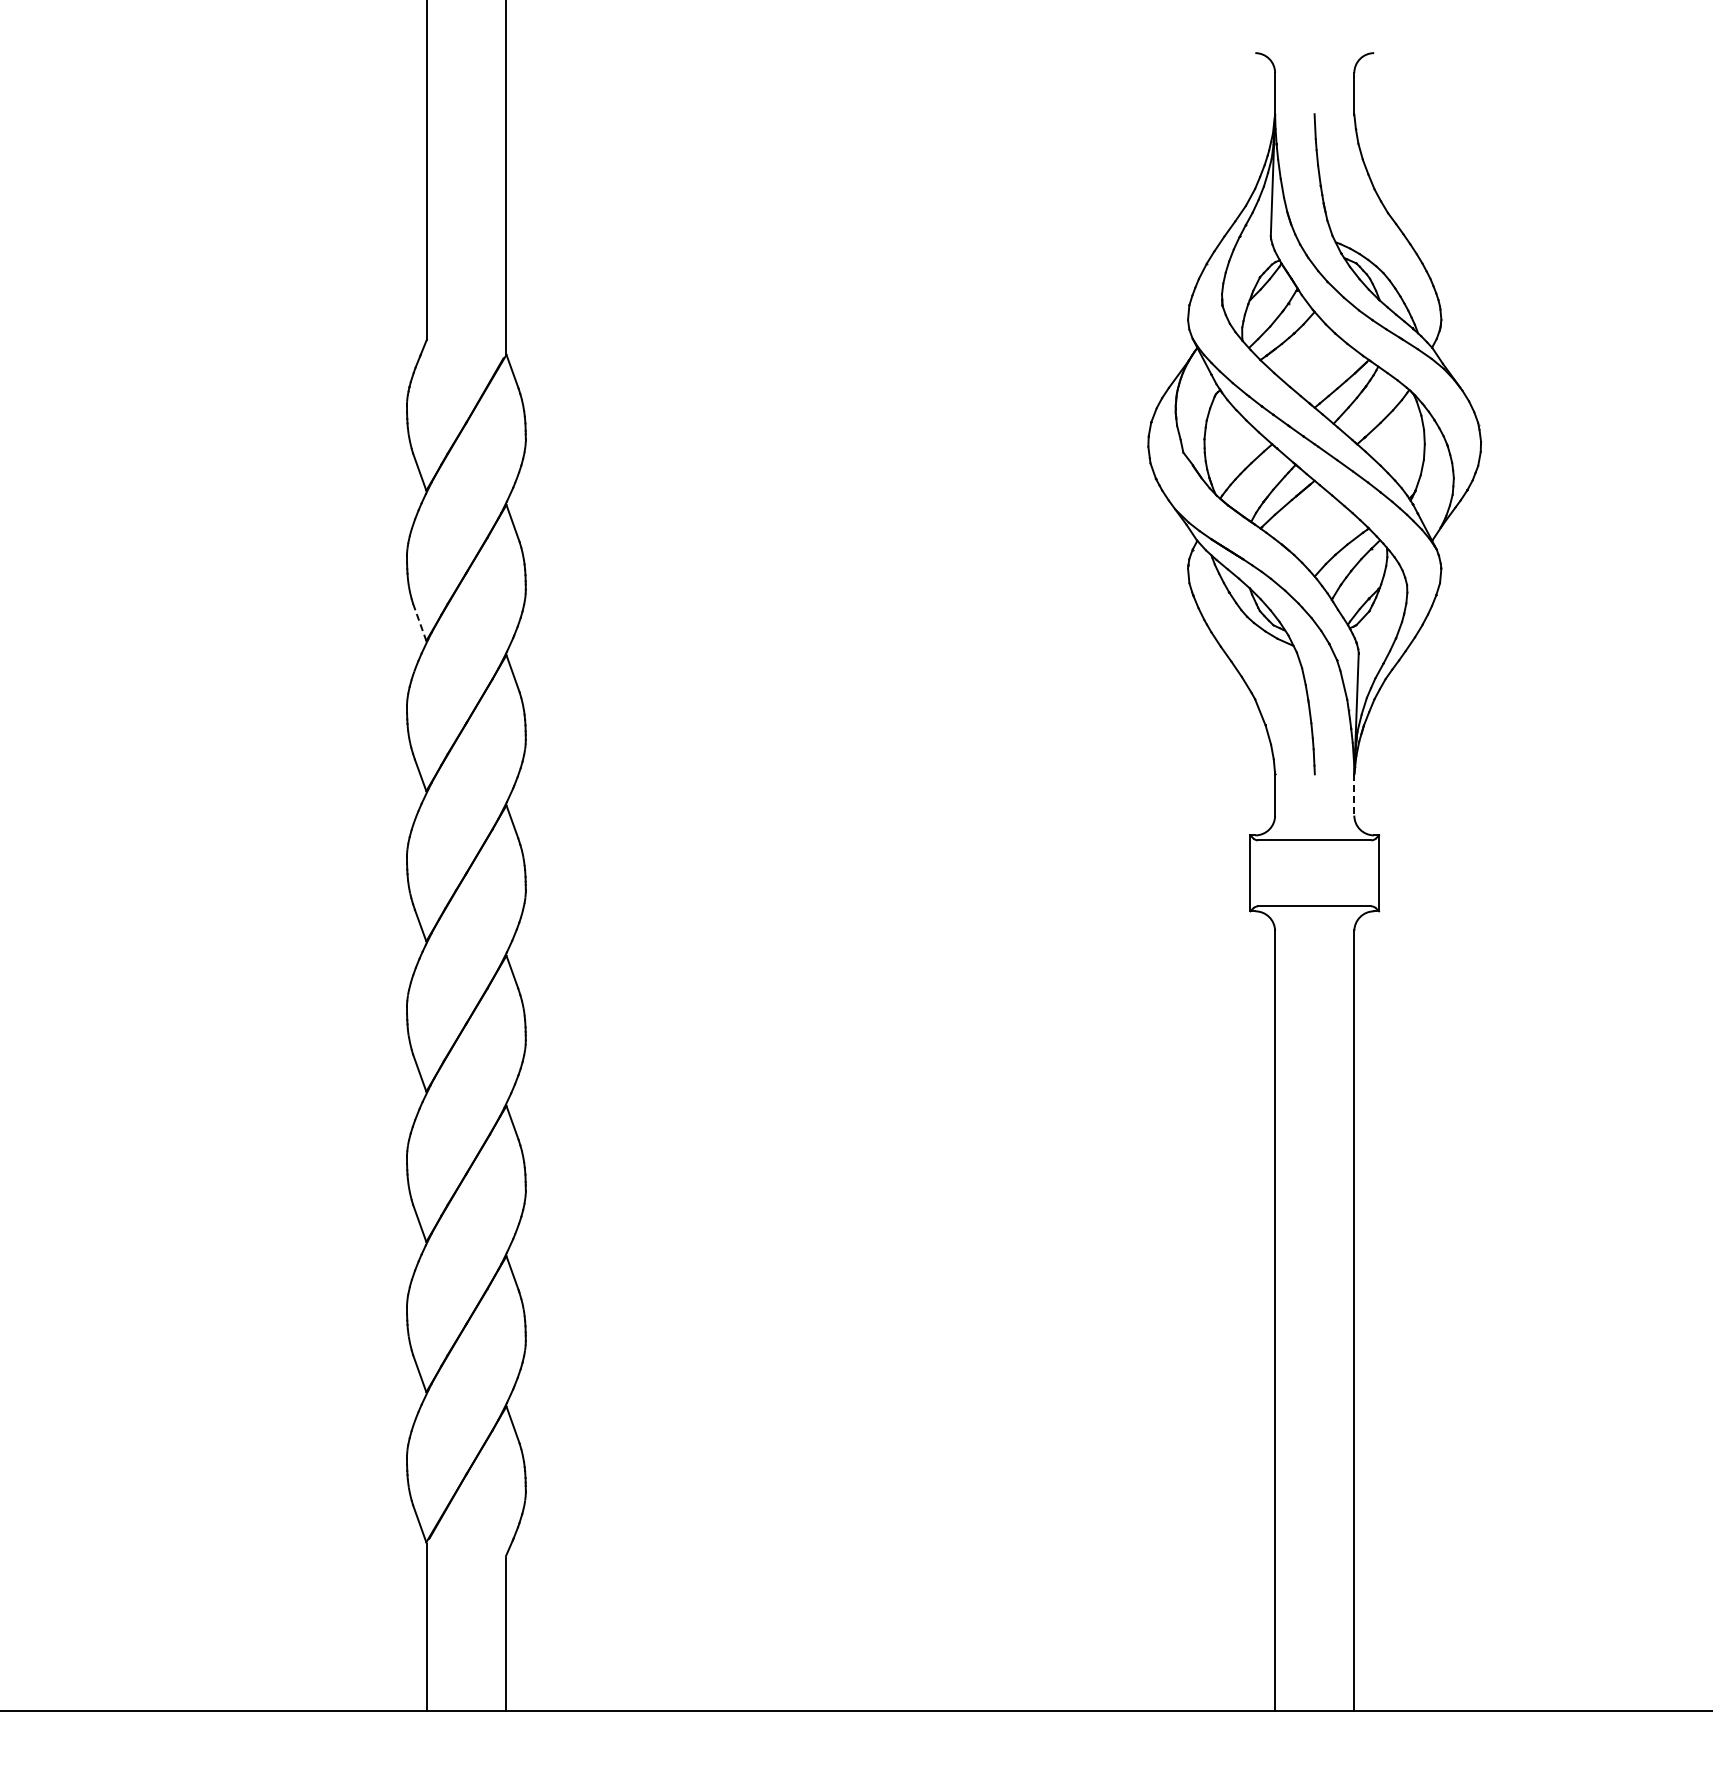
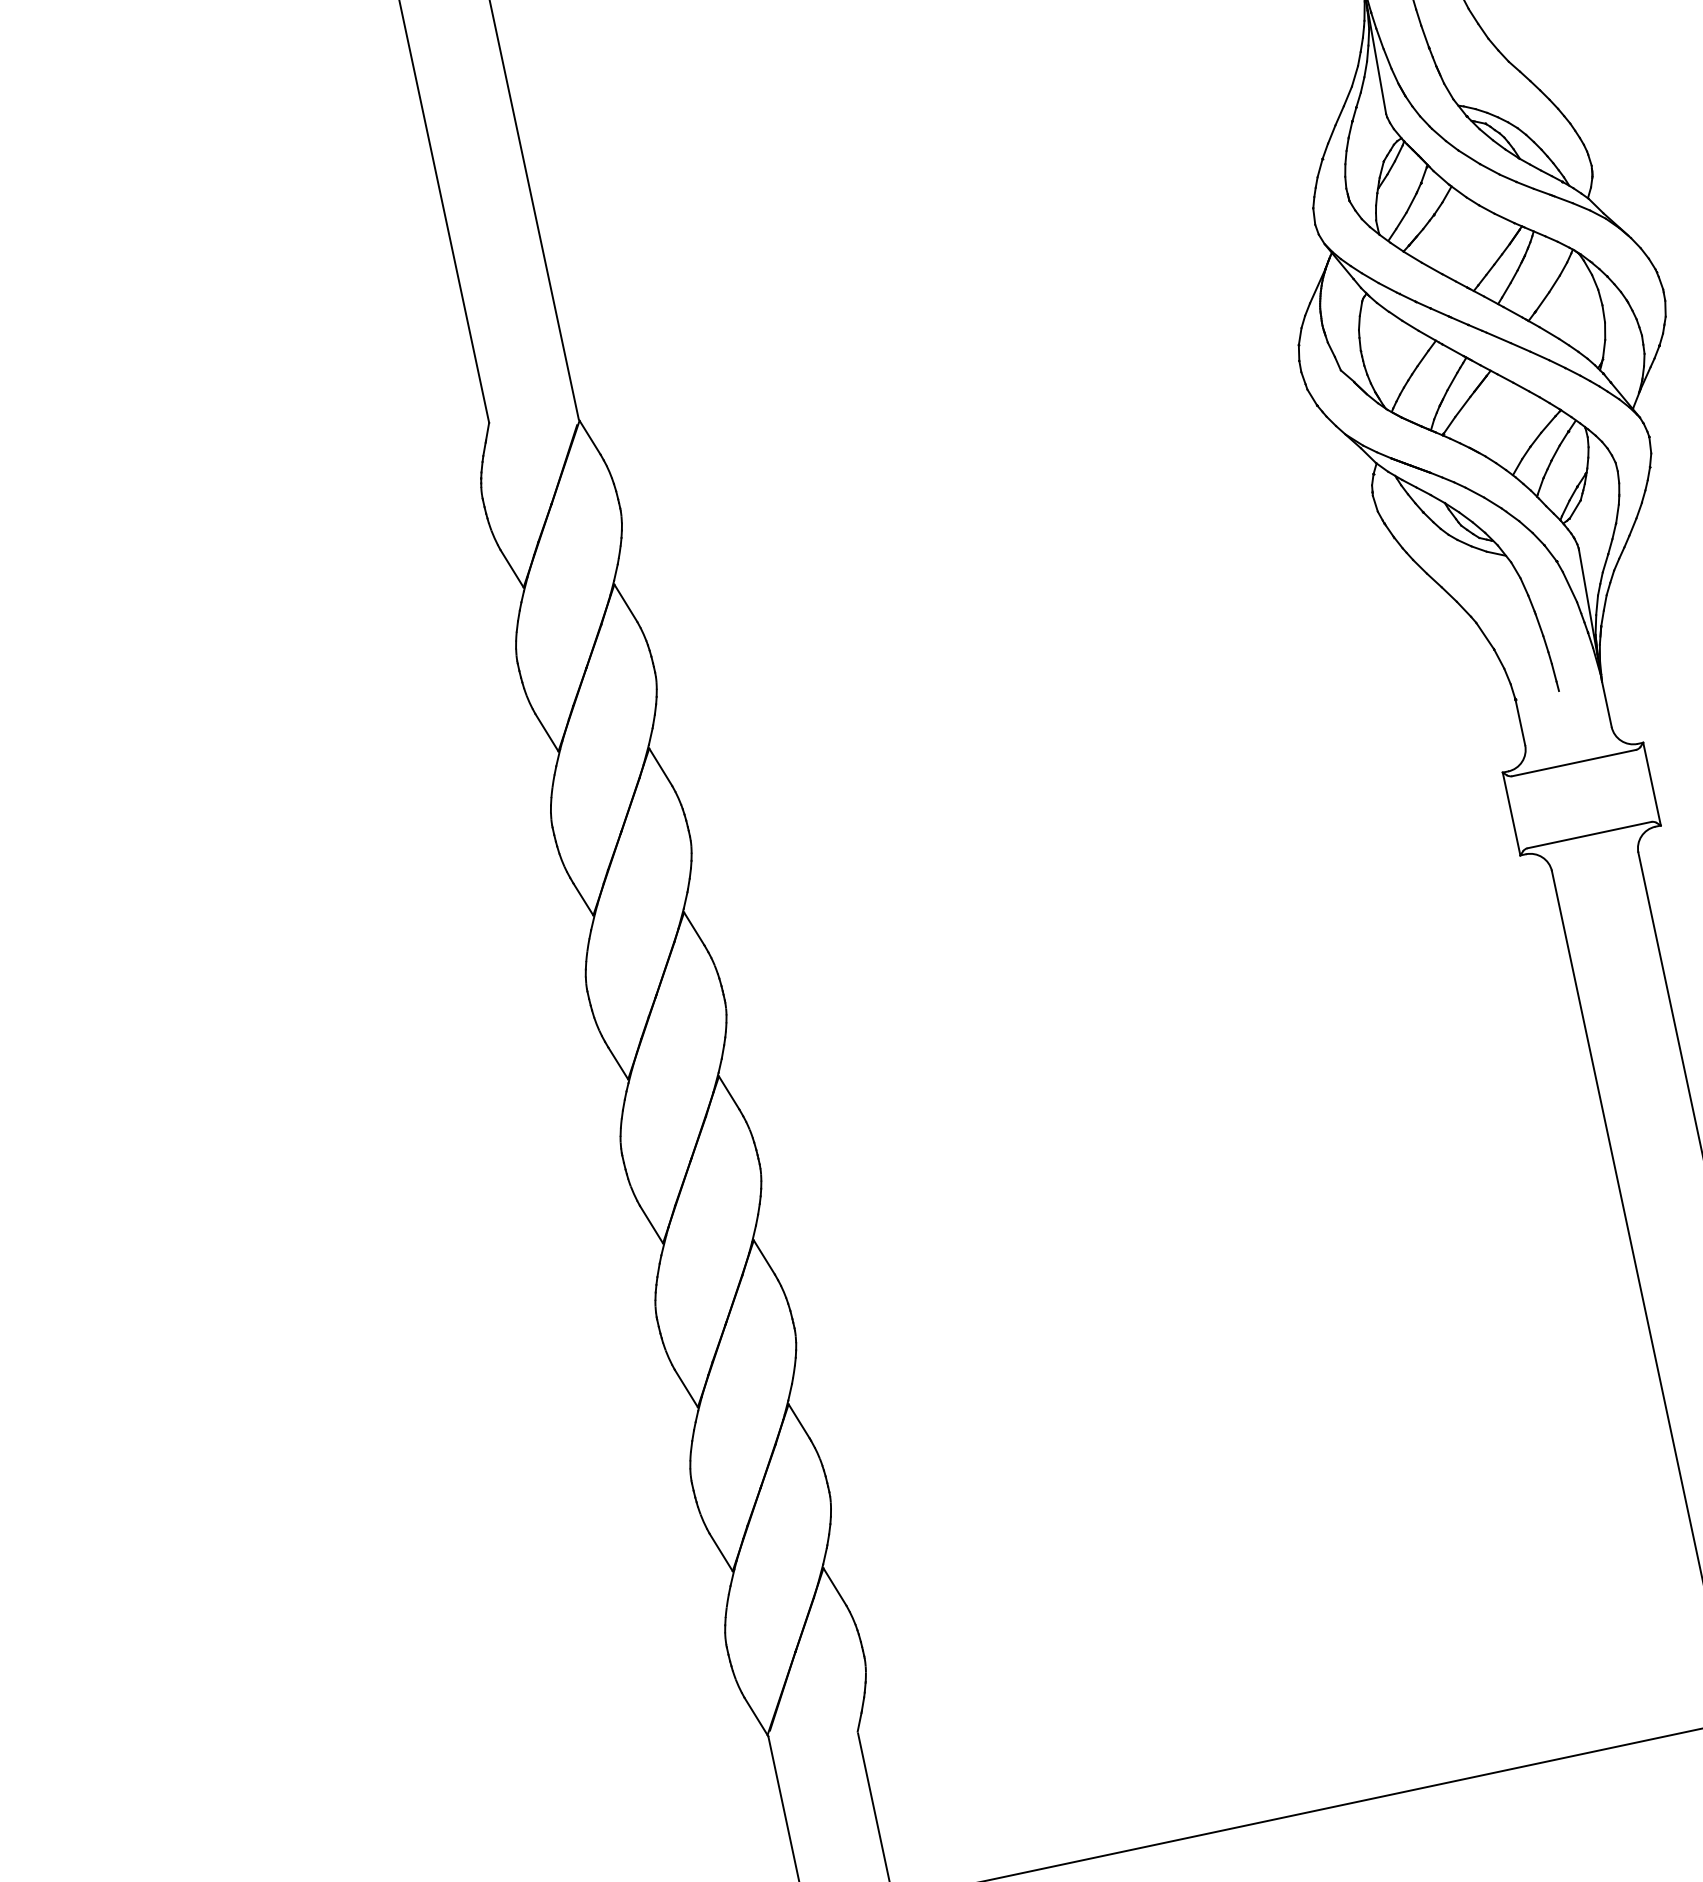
line: (419, 622) -> (546, 732), dashed -> solid
line: (1354, 794) -> (1606, 703), dashed -> solid

